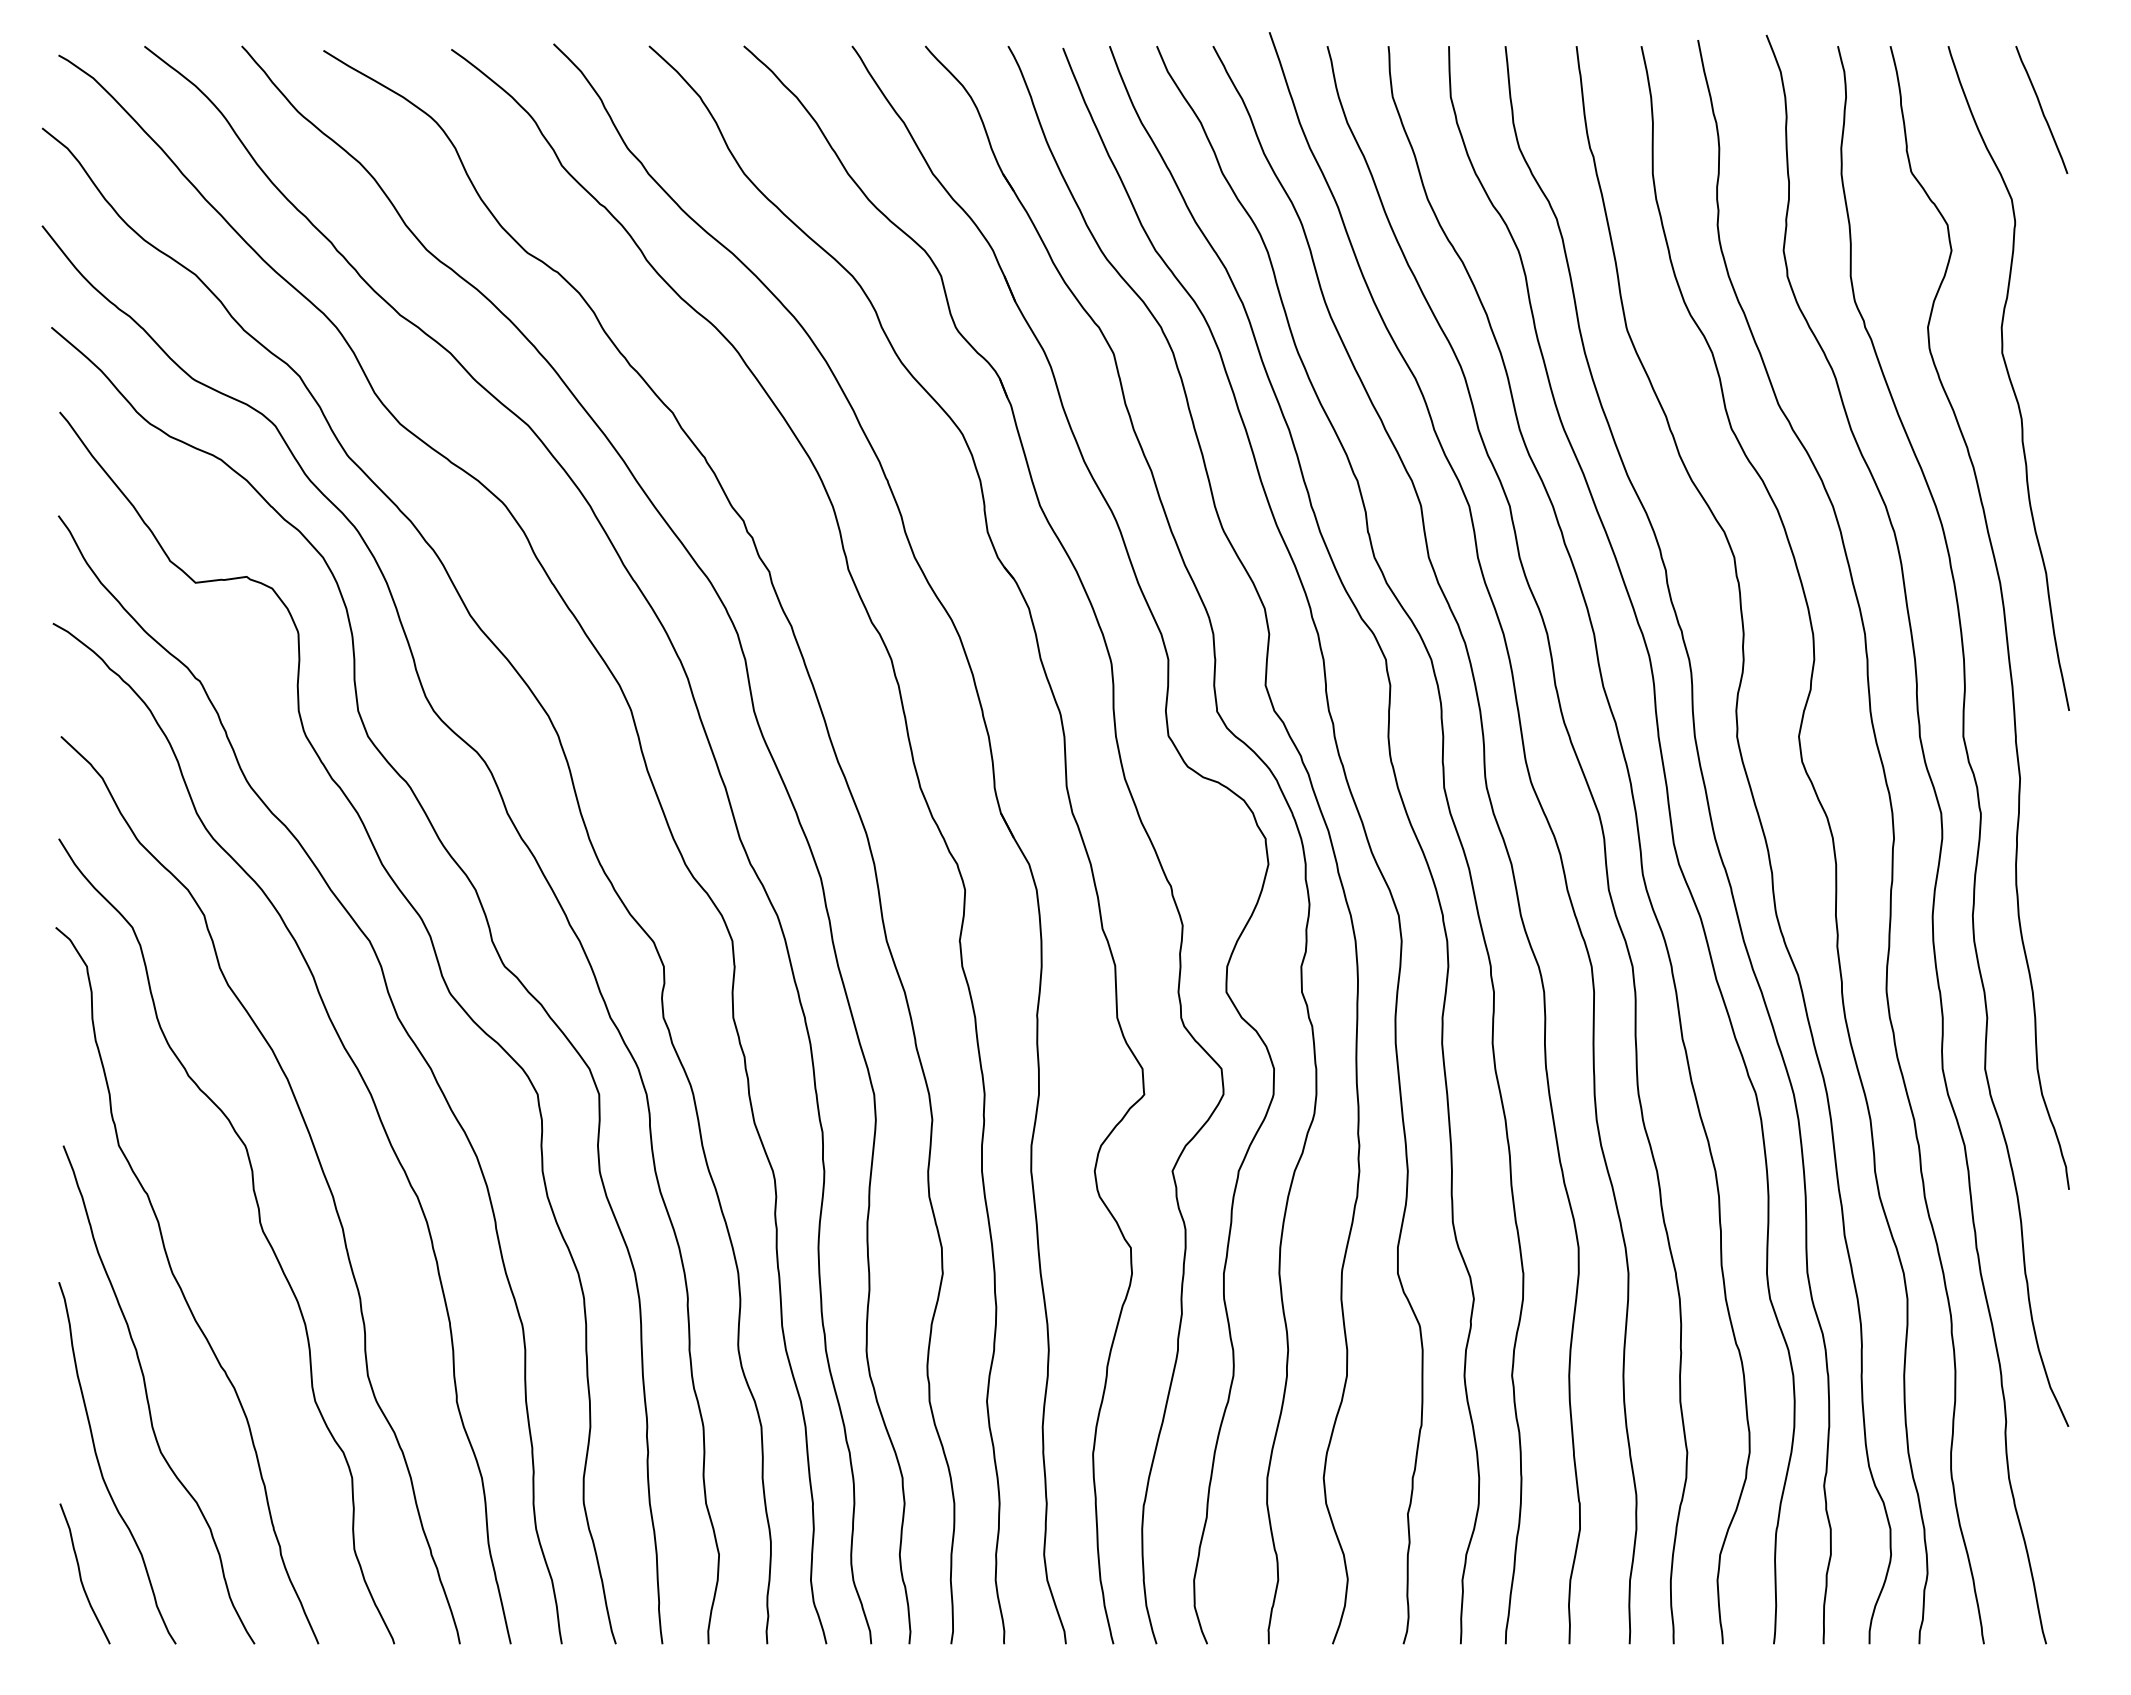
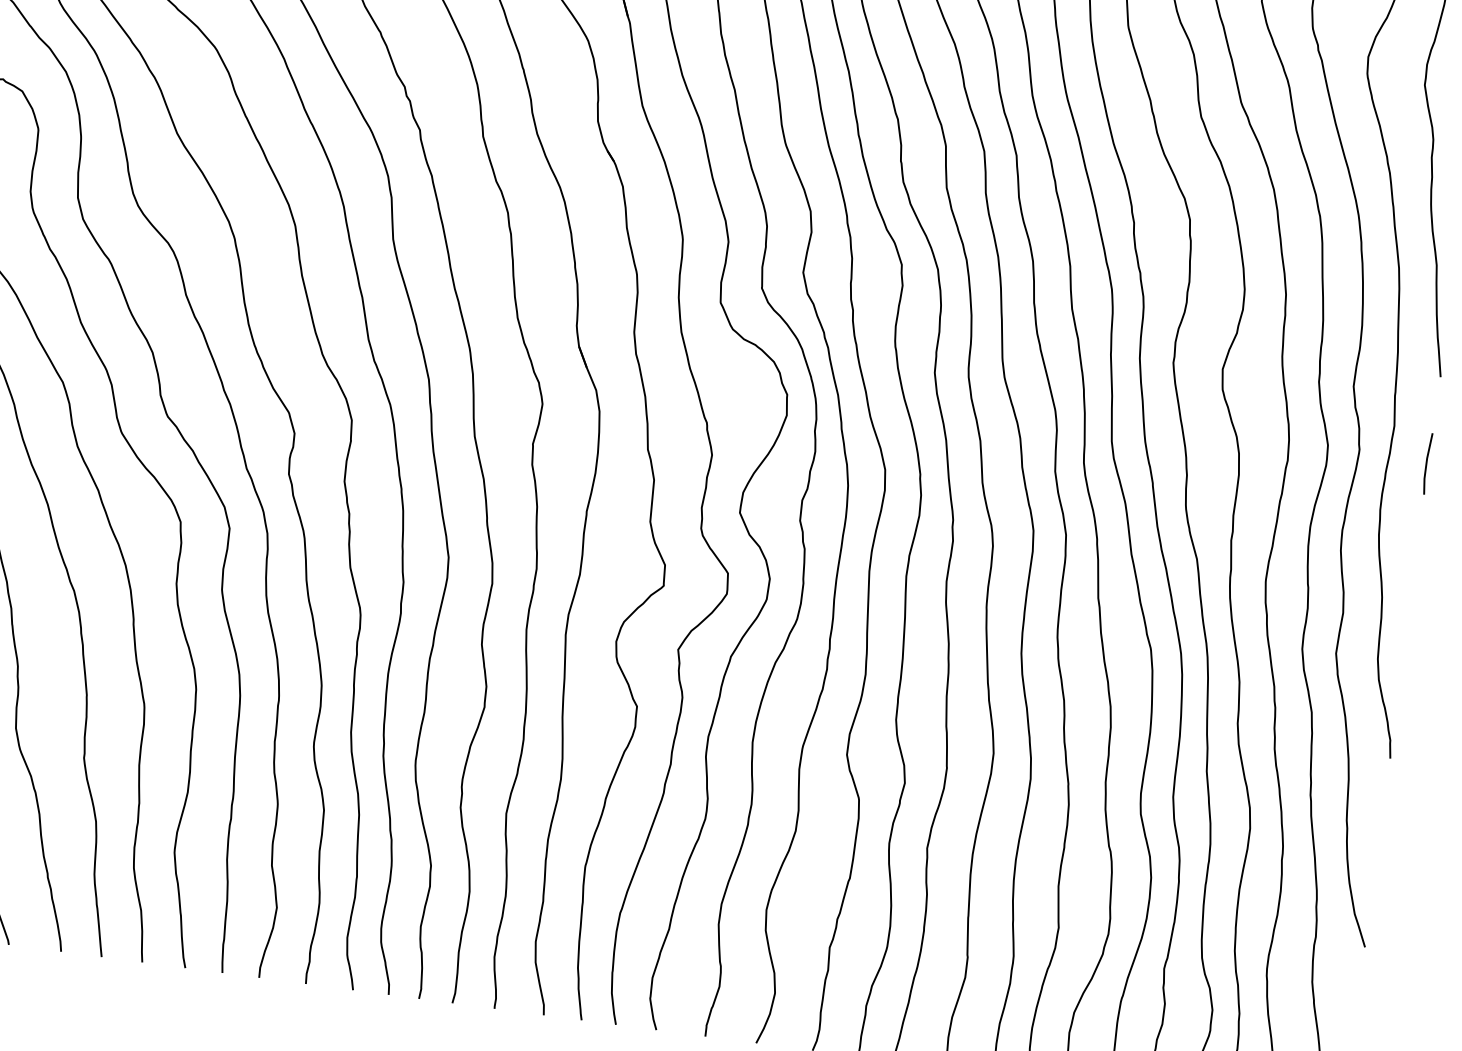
line: (2066, 819) -> (1427, 463), added

